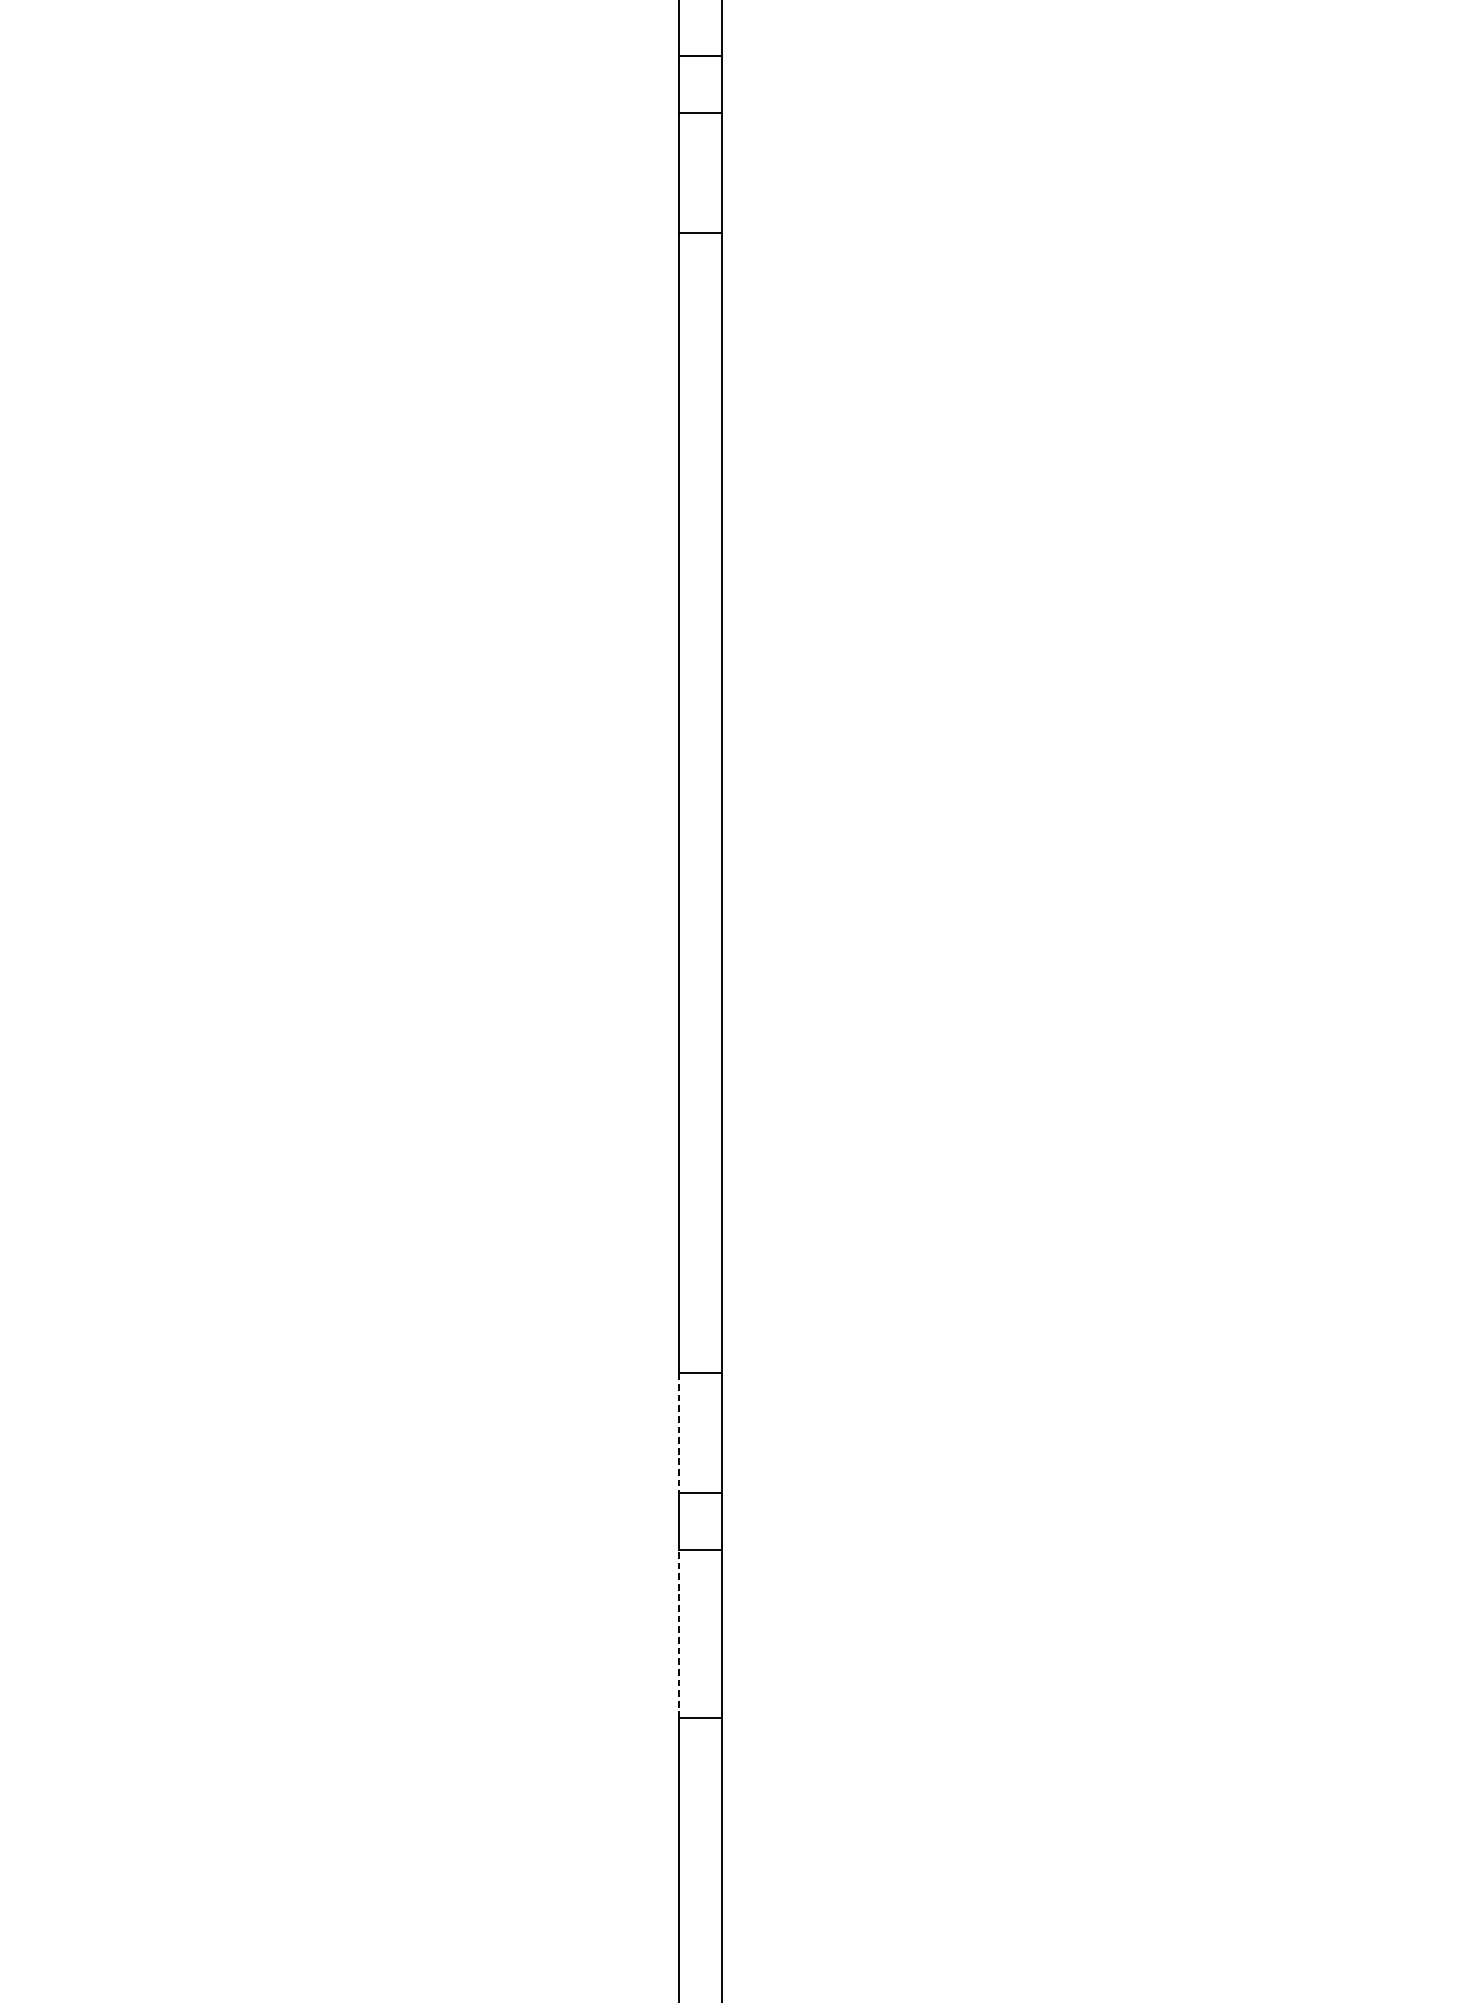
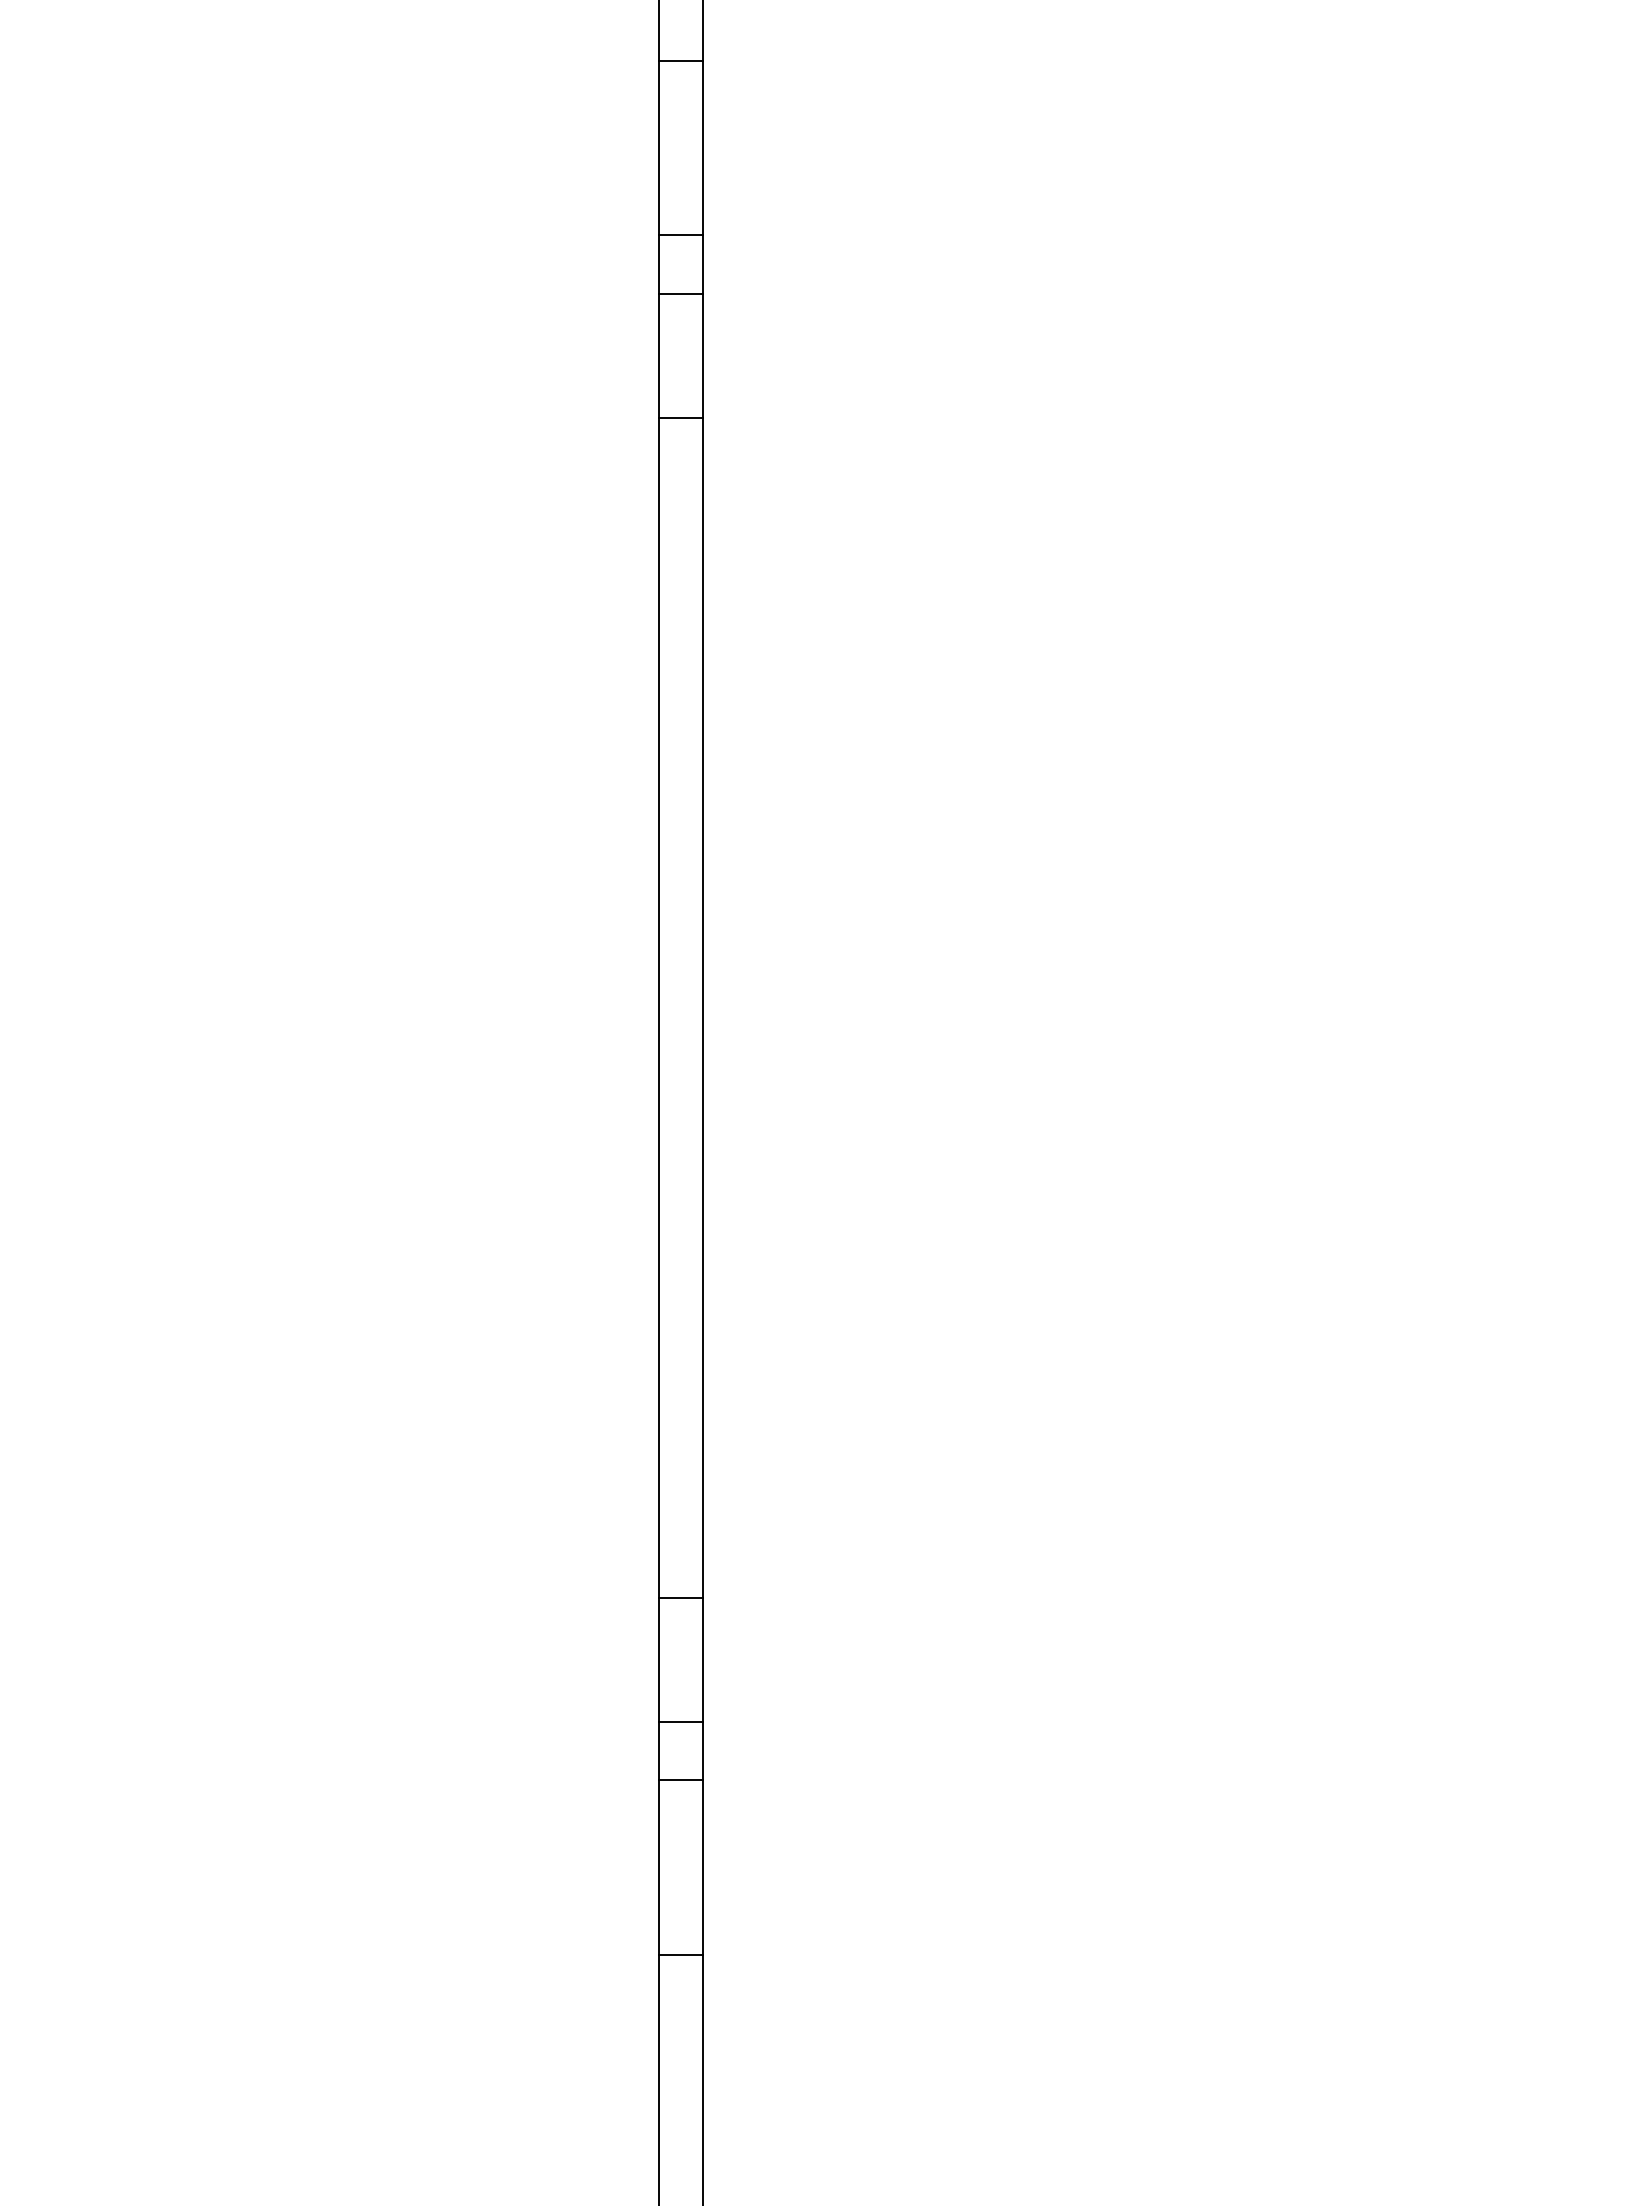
line: (678, 1432) -> (658, 1659), dashed -> solid
line: (678, 1633) -> (658, 1866), dashed -> solid

